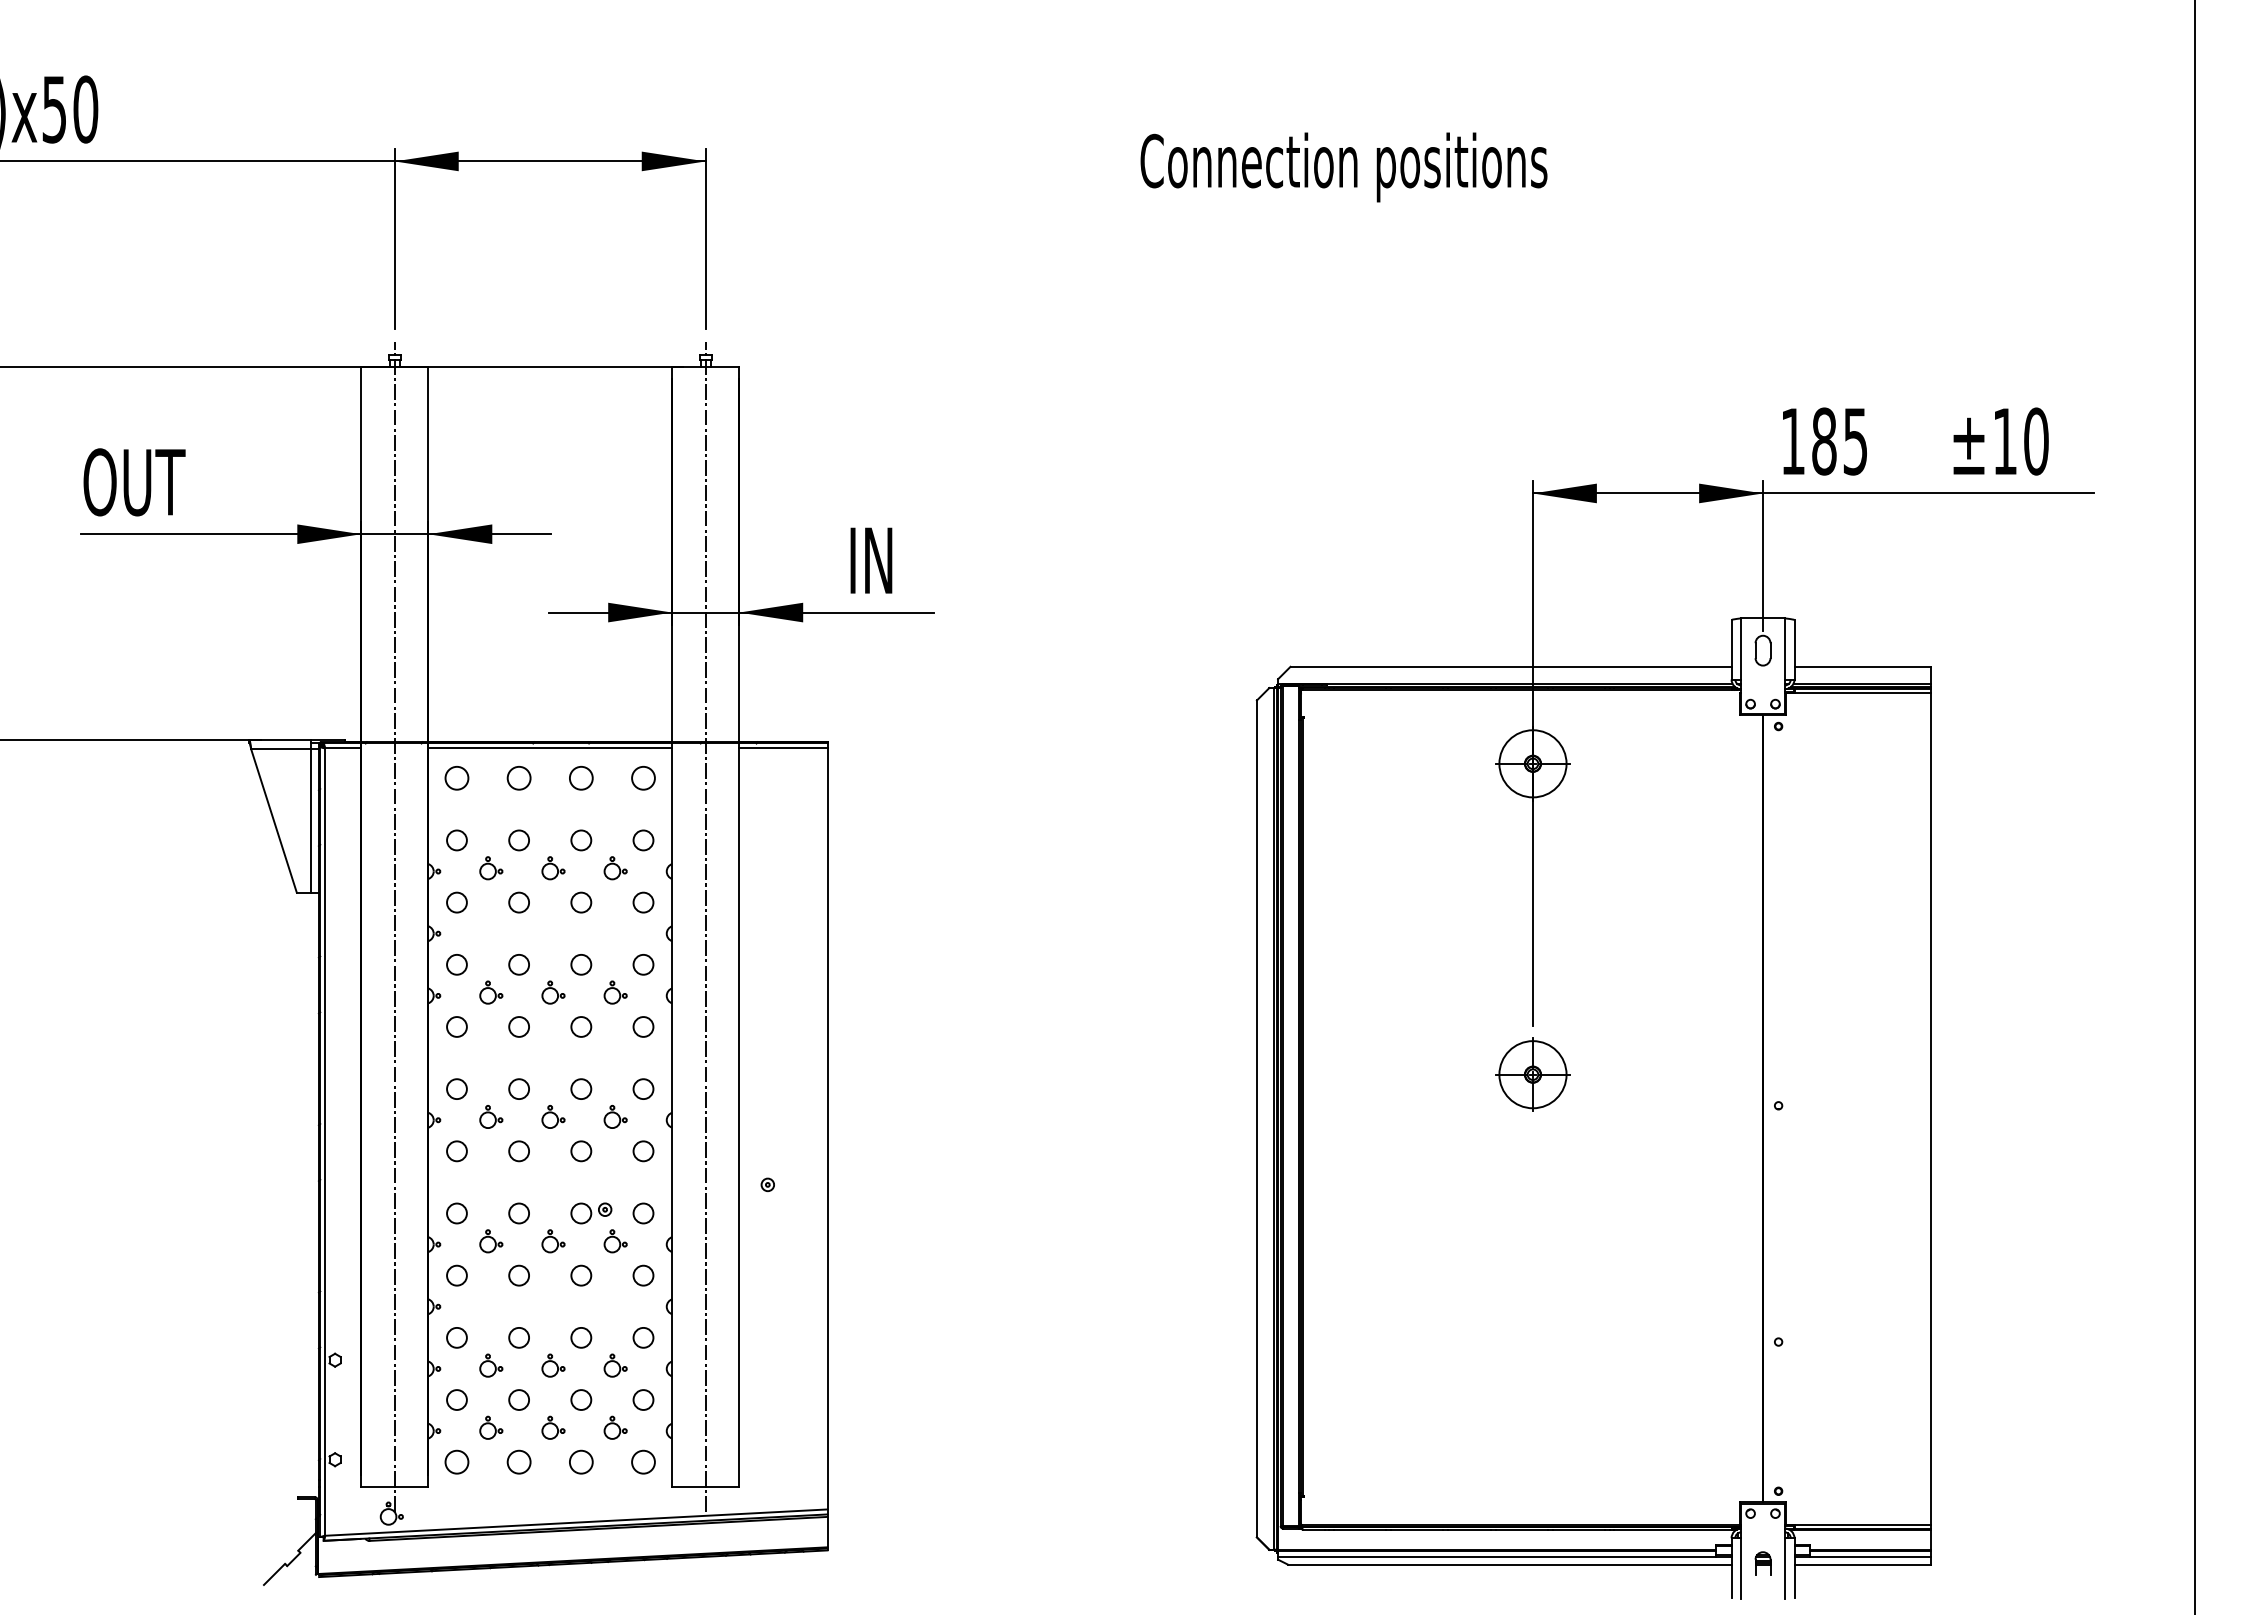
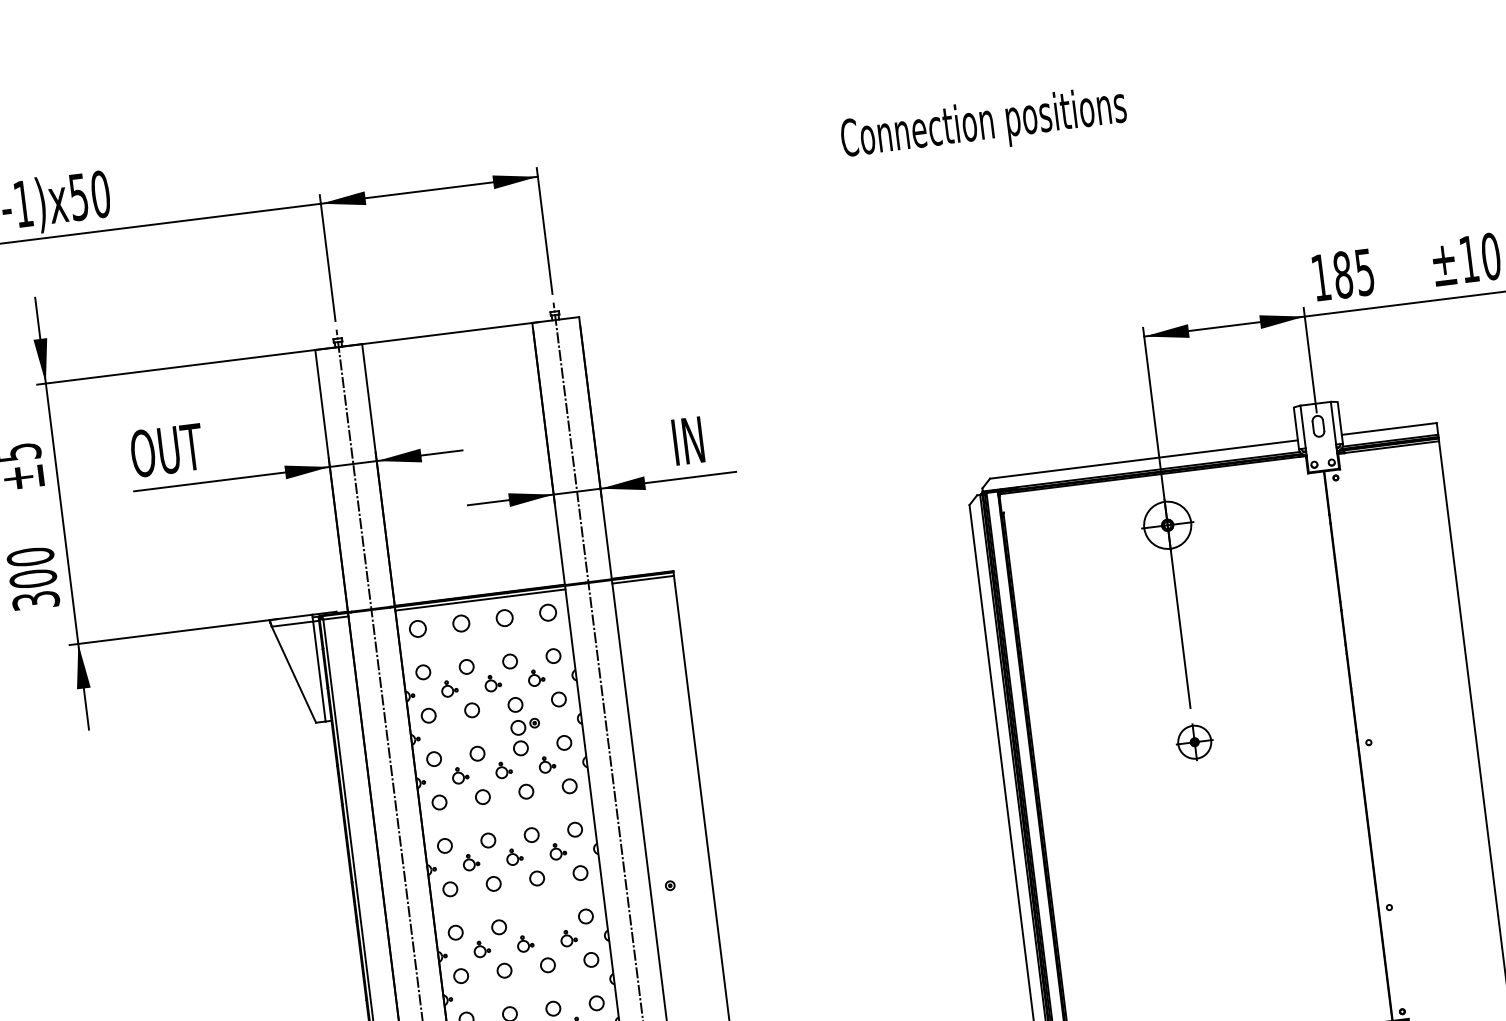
part: (1532, 1074) -> (1194, 742), size x0.7
part: (591, 1213) -> (525, 726), moved

